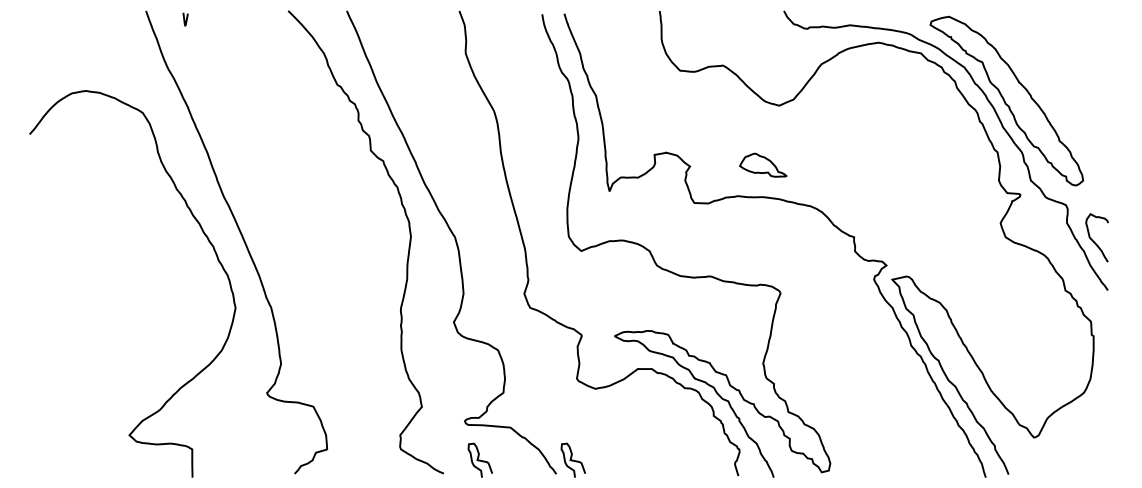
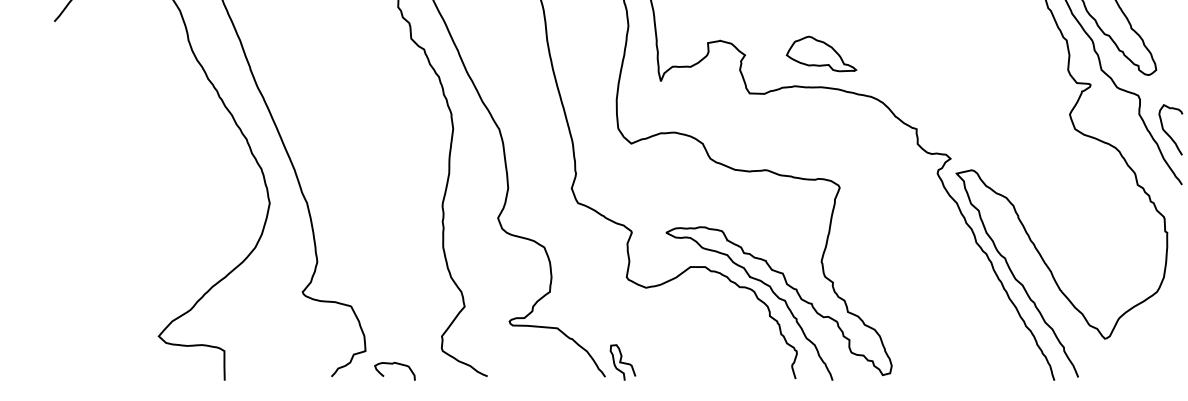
part: (763, 164) -> (821, 53), size x1.43
curve: (479, 459) -> (524, 361), removed
curve: (353, 462) -> (393, 364), added

